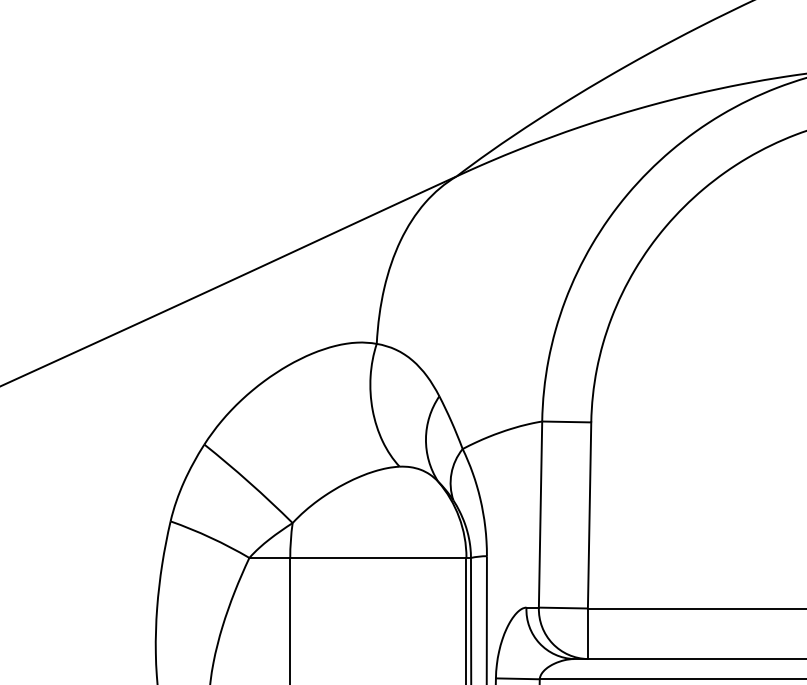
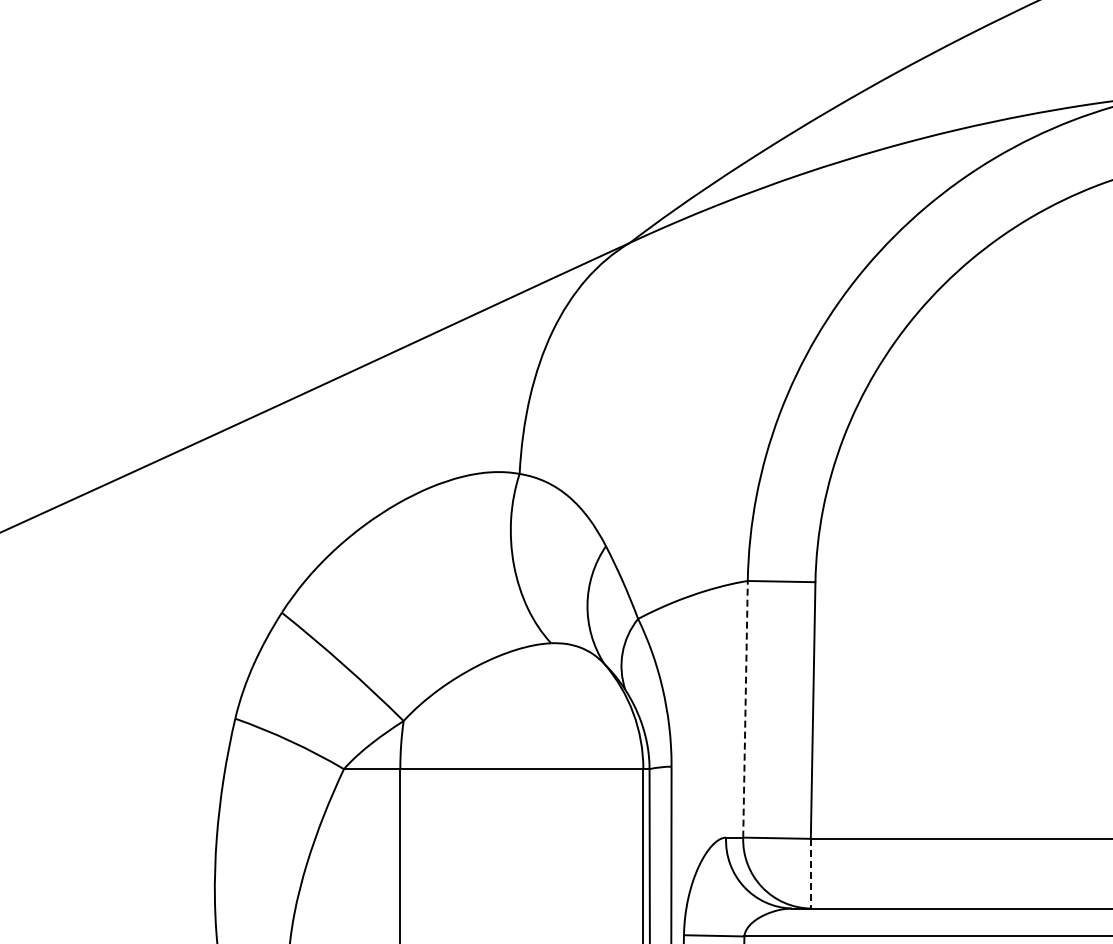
line: (540, 513) -> (745, 708), solid -> dashed
line: (587, 633) -> (810, 873), solid -> dashed

